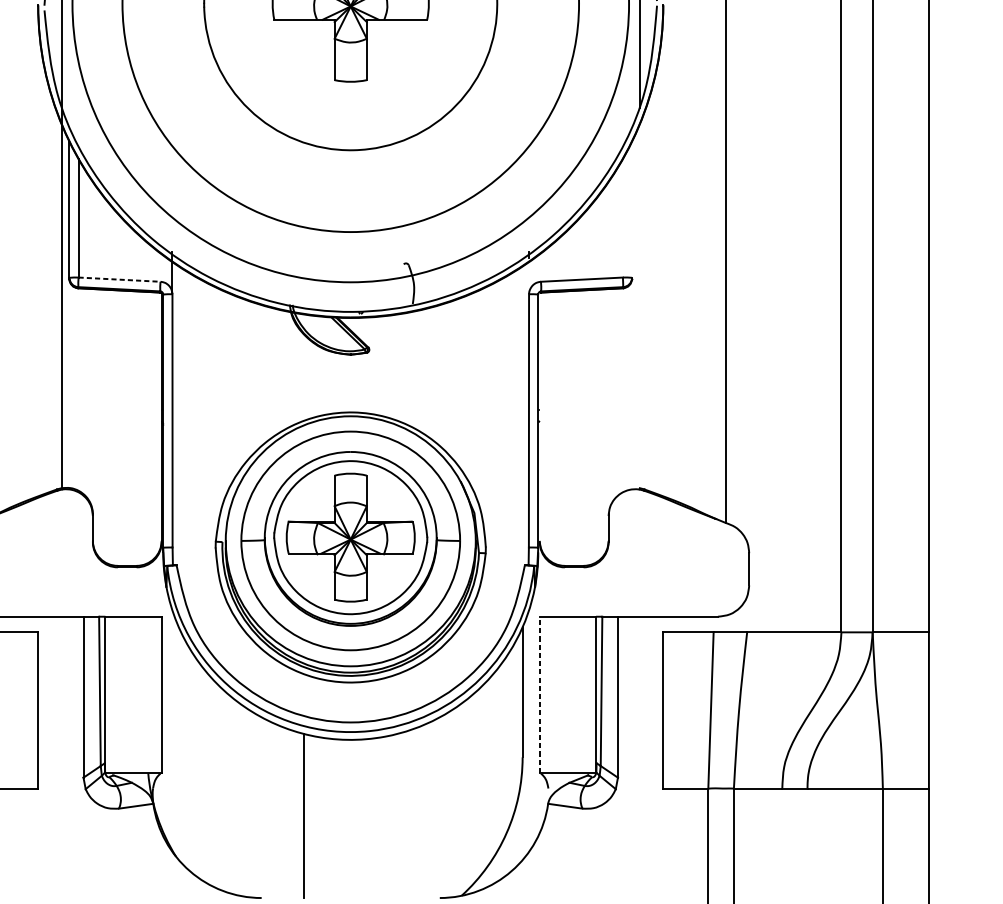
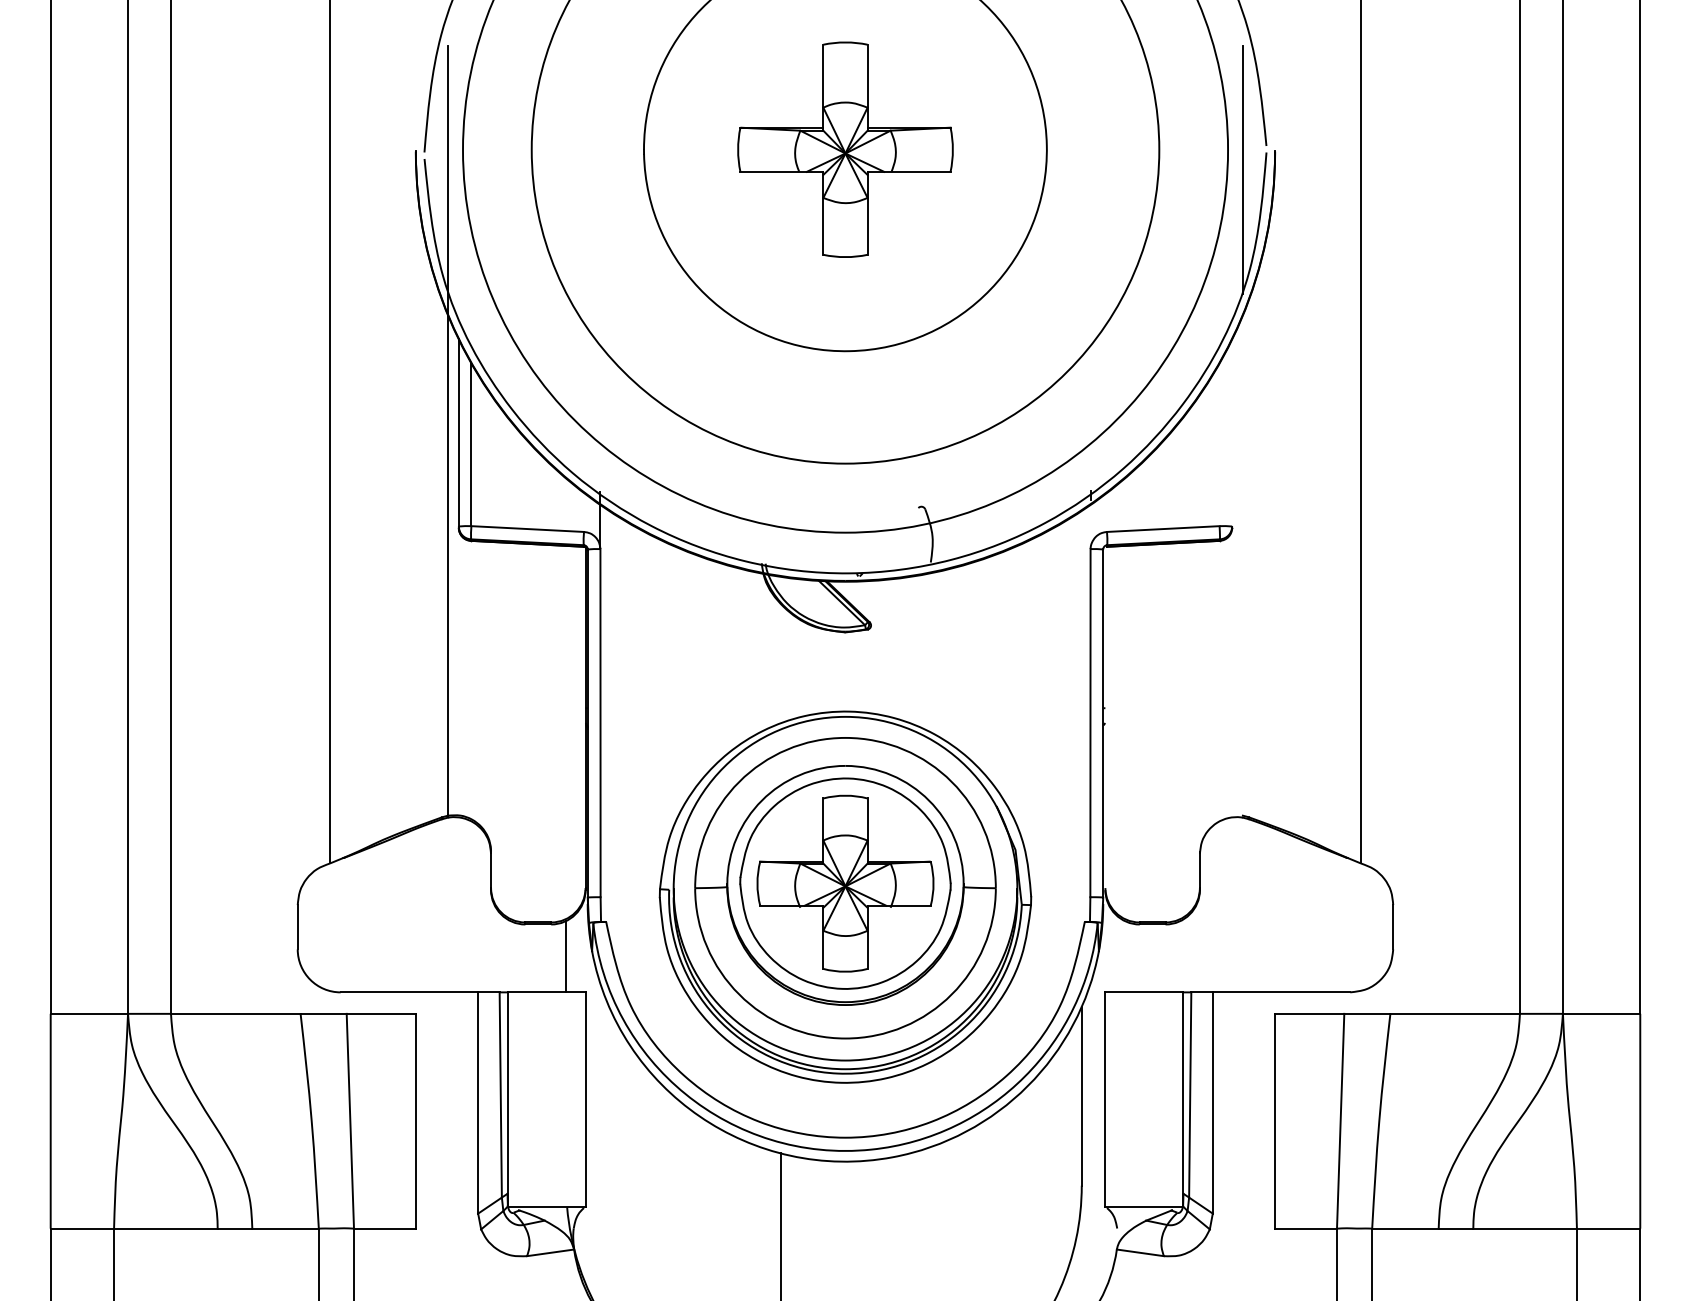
line: (120, 279) -> (528, 529), dashed -> solid
line: (147, 590) -> (566, 956), added
line: (539, 694) -> (1105, 1099), dashed -> solid

